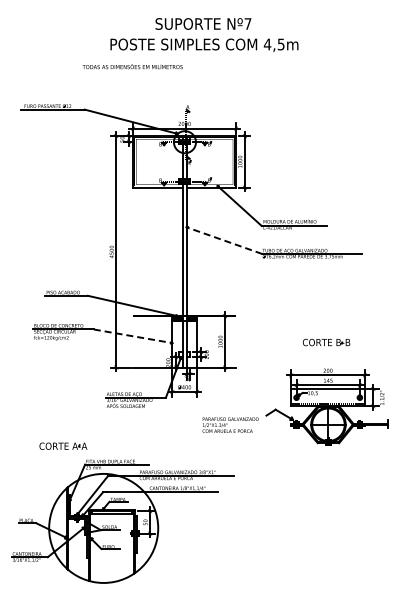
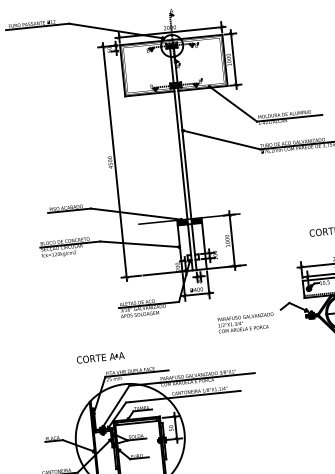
line: (223, 240) -> (220, 139), dashed -> solid
line: (133, 336) -> (140, 244), dashed -> solid
part: (63, 445) -> (100, 357), moved

